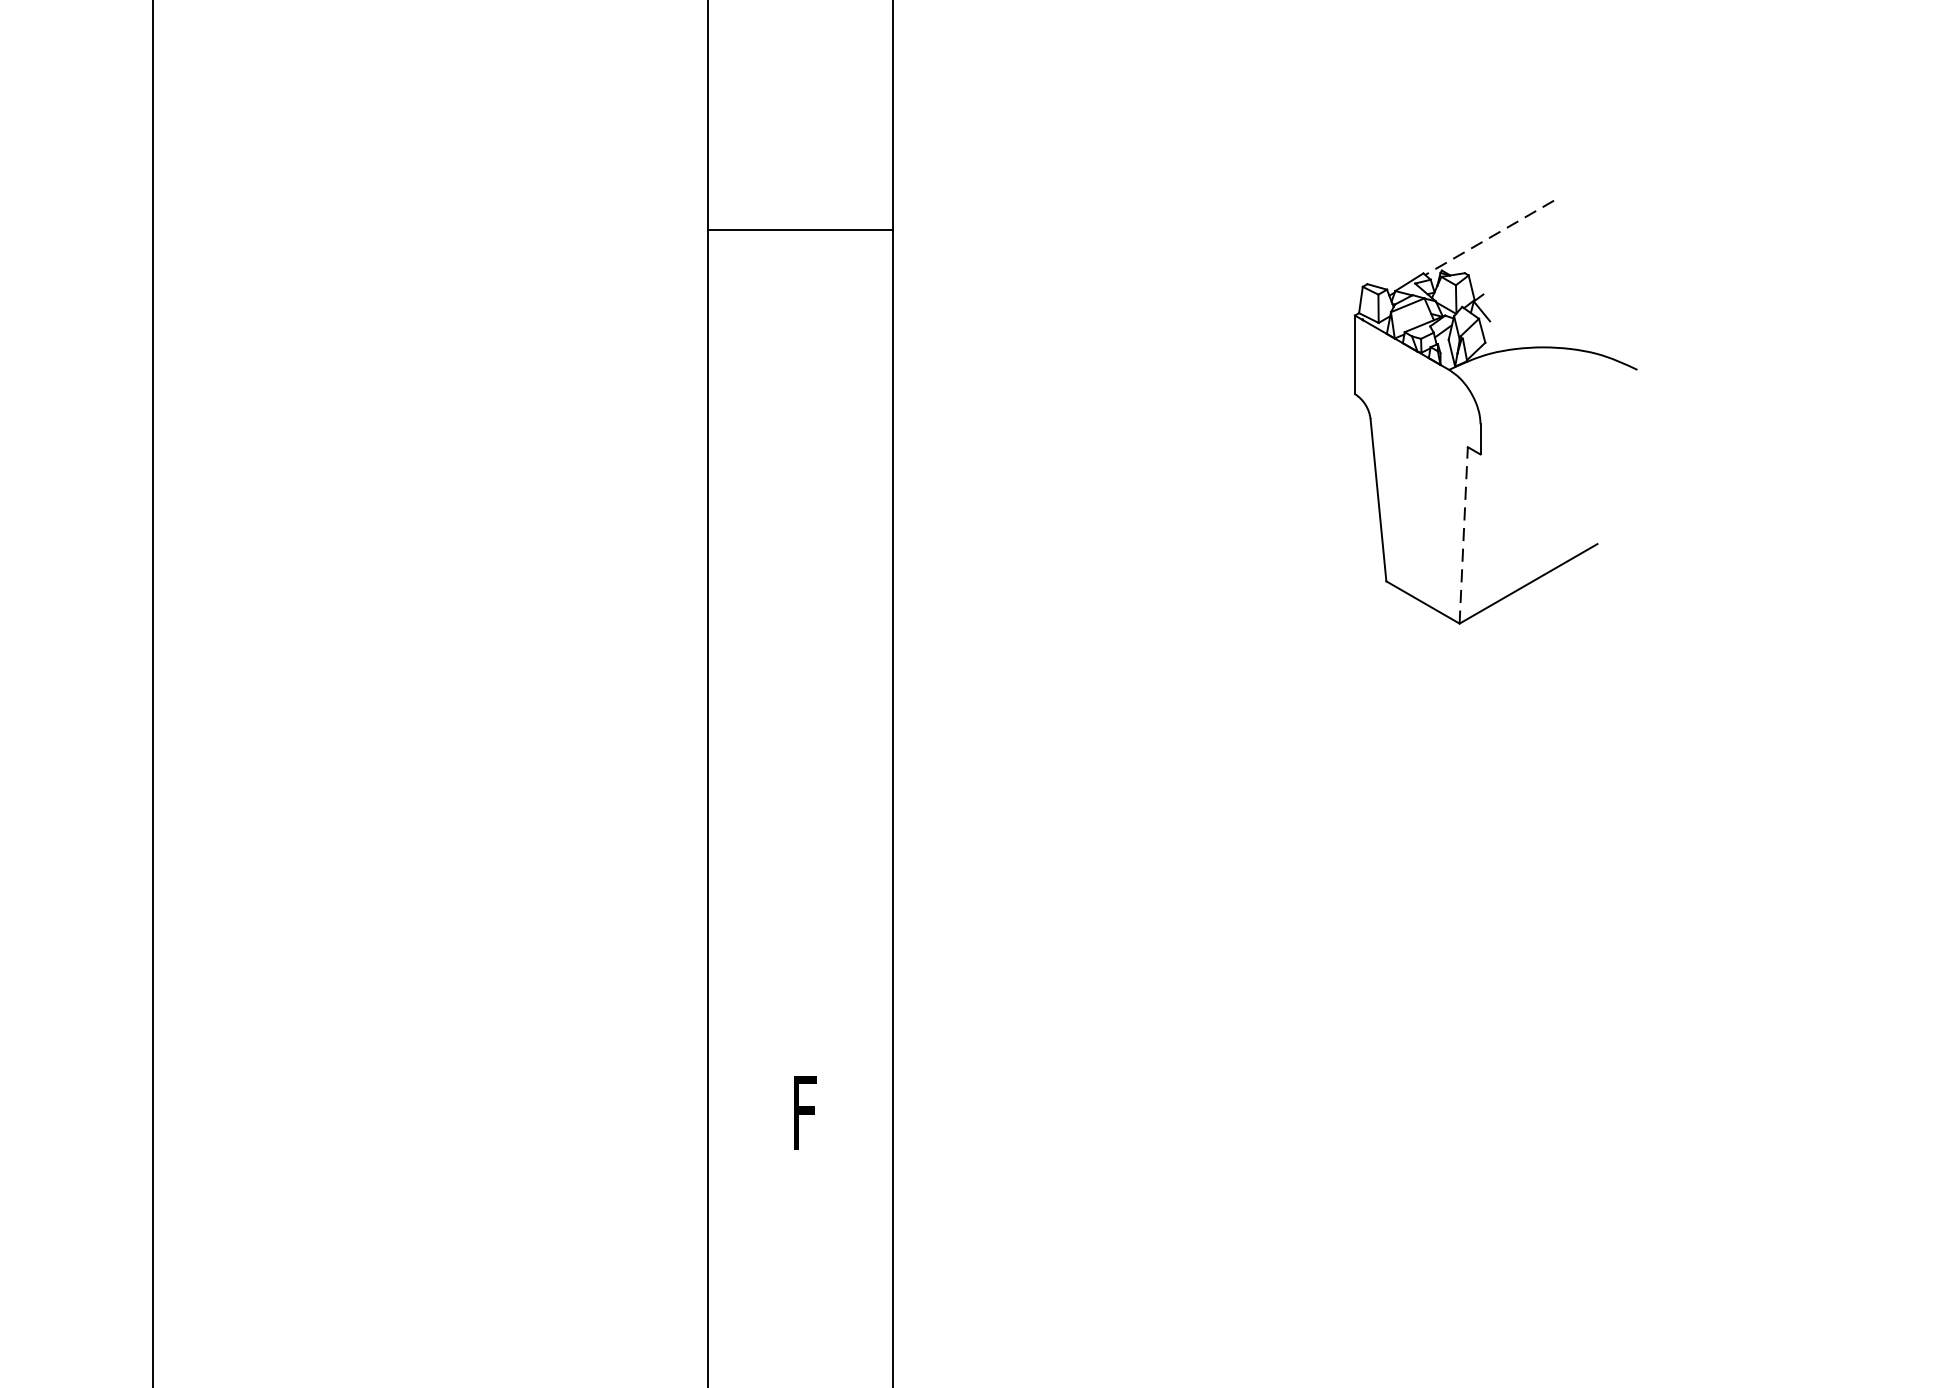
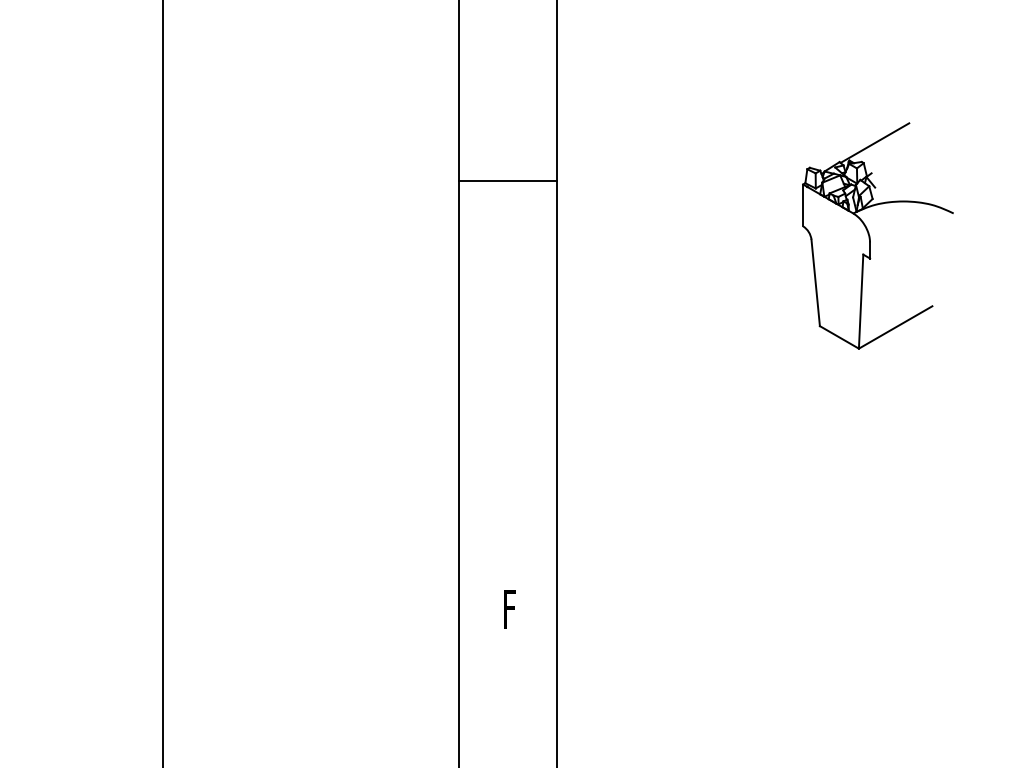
line: (799, 231) -> (507, 181), moved
line: (1488, 238) -> (874, 143), dashed -> solid
line: (1464, 535) -> (861, 301), dashed -> solid

